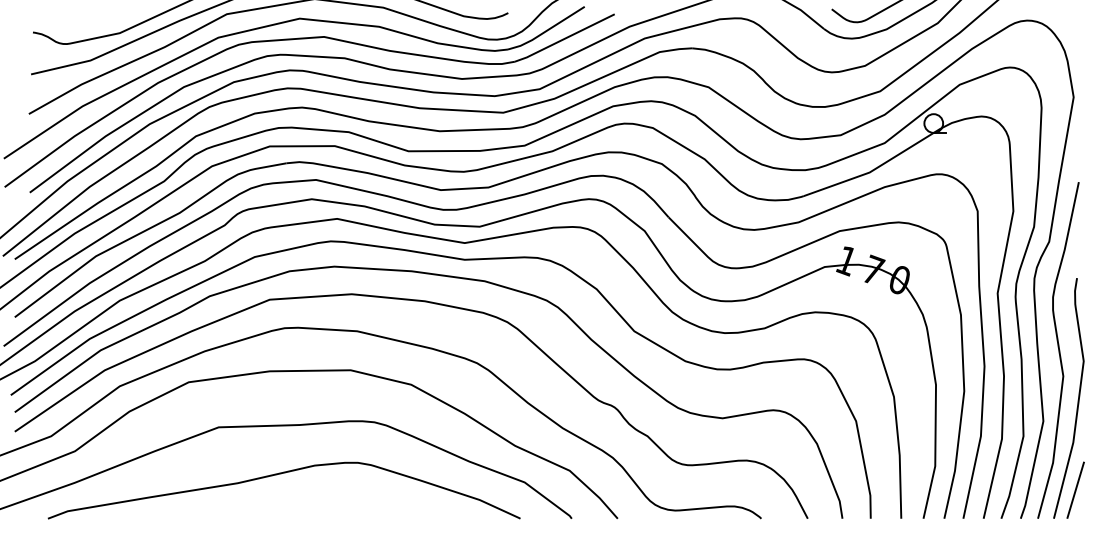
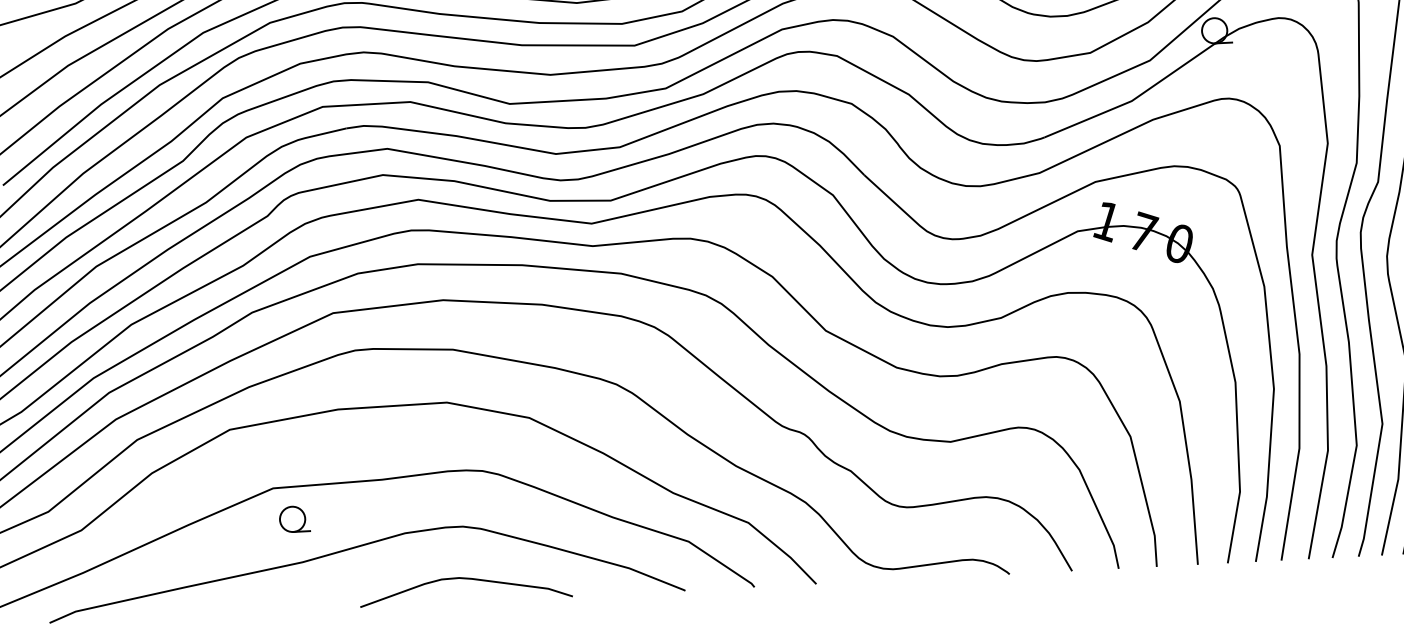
part: (233, 450) -> (294, 518), added
curve: (357, 502) -> (465, 580), added

